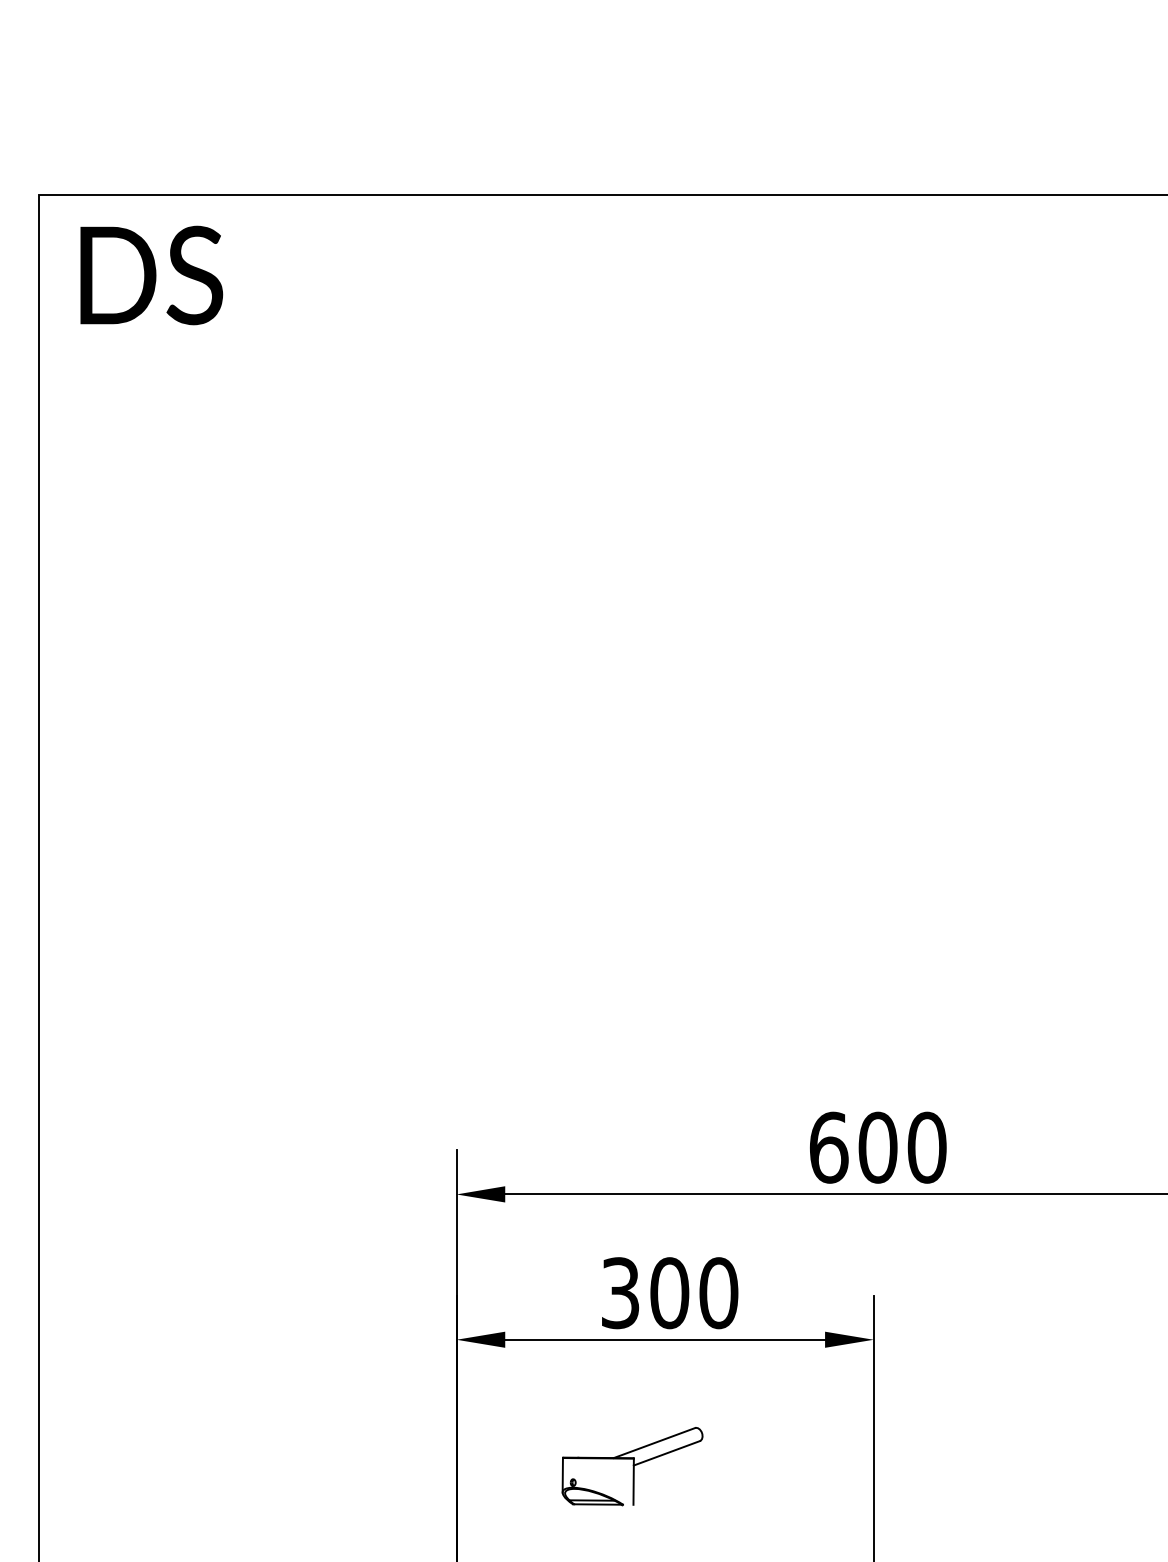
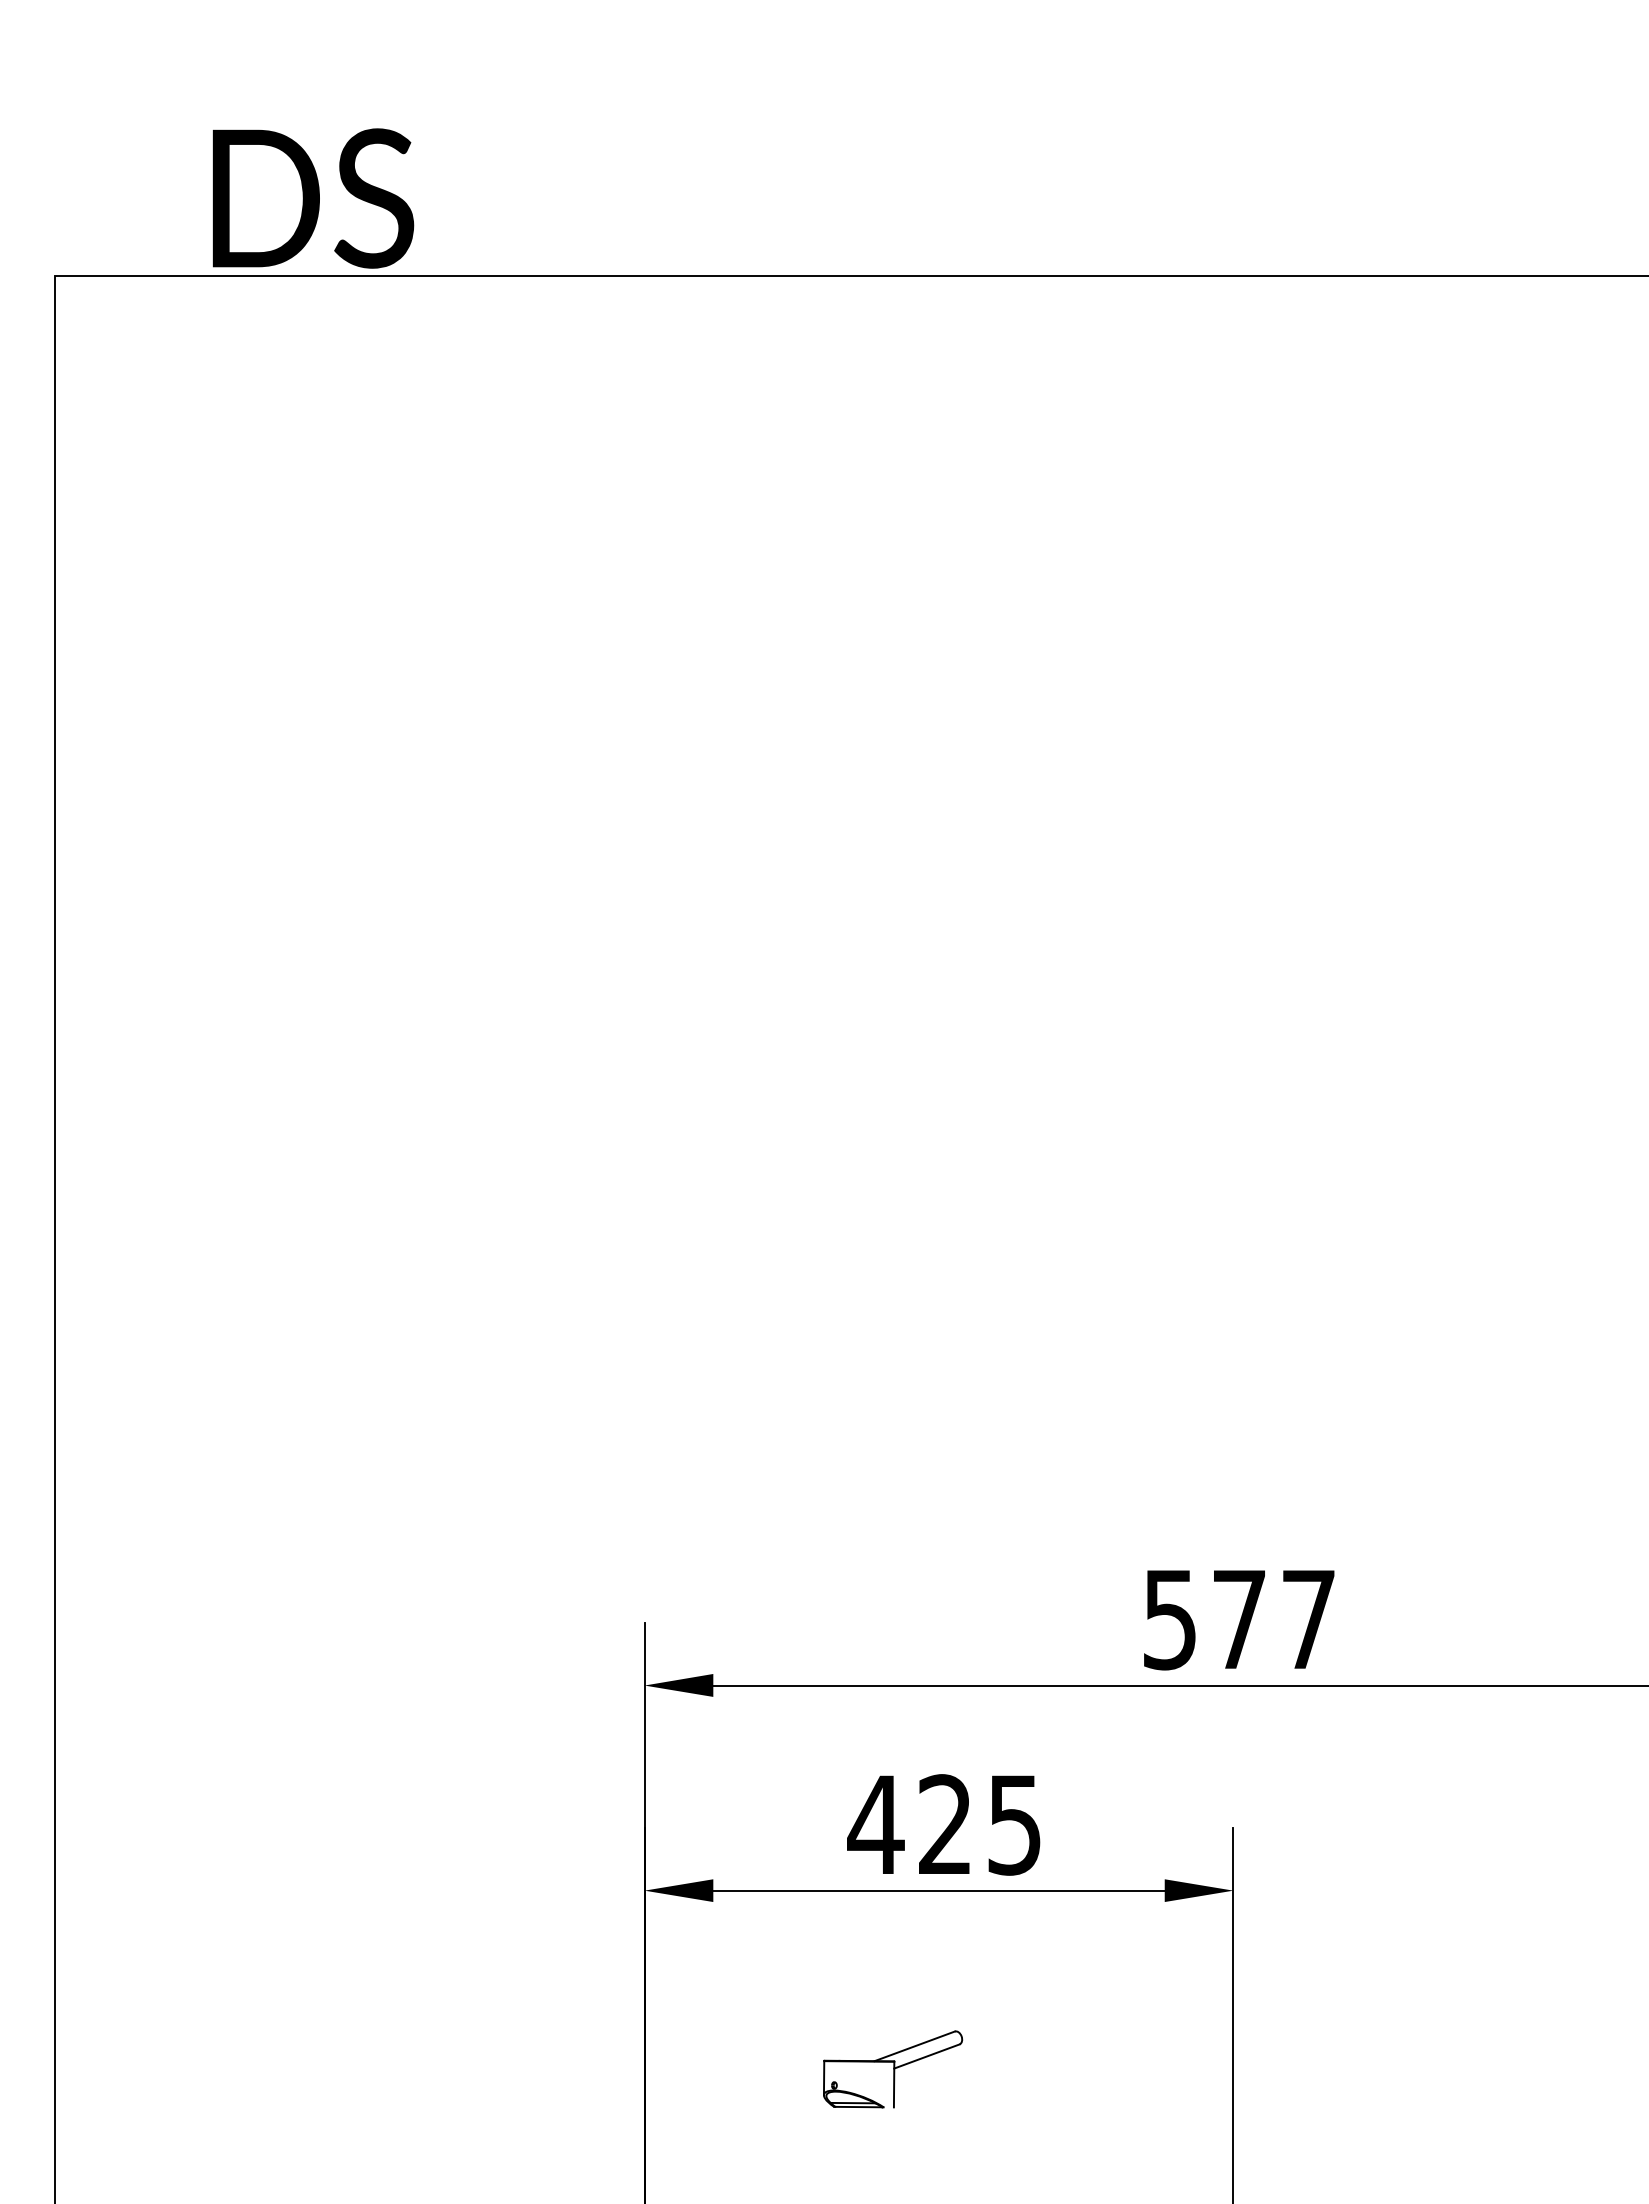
text: (151, 275) -> (313, 198), moved
text: (878, 1147) -> (1239, 1619), 600 -> 577
text: (669, 1292) -> (944, 1824), 300 -> 425
part: (632, 1466) -> (892, 2069), size x0.7

